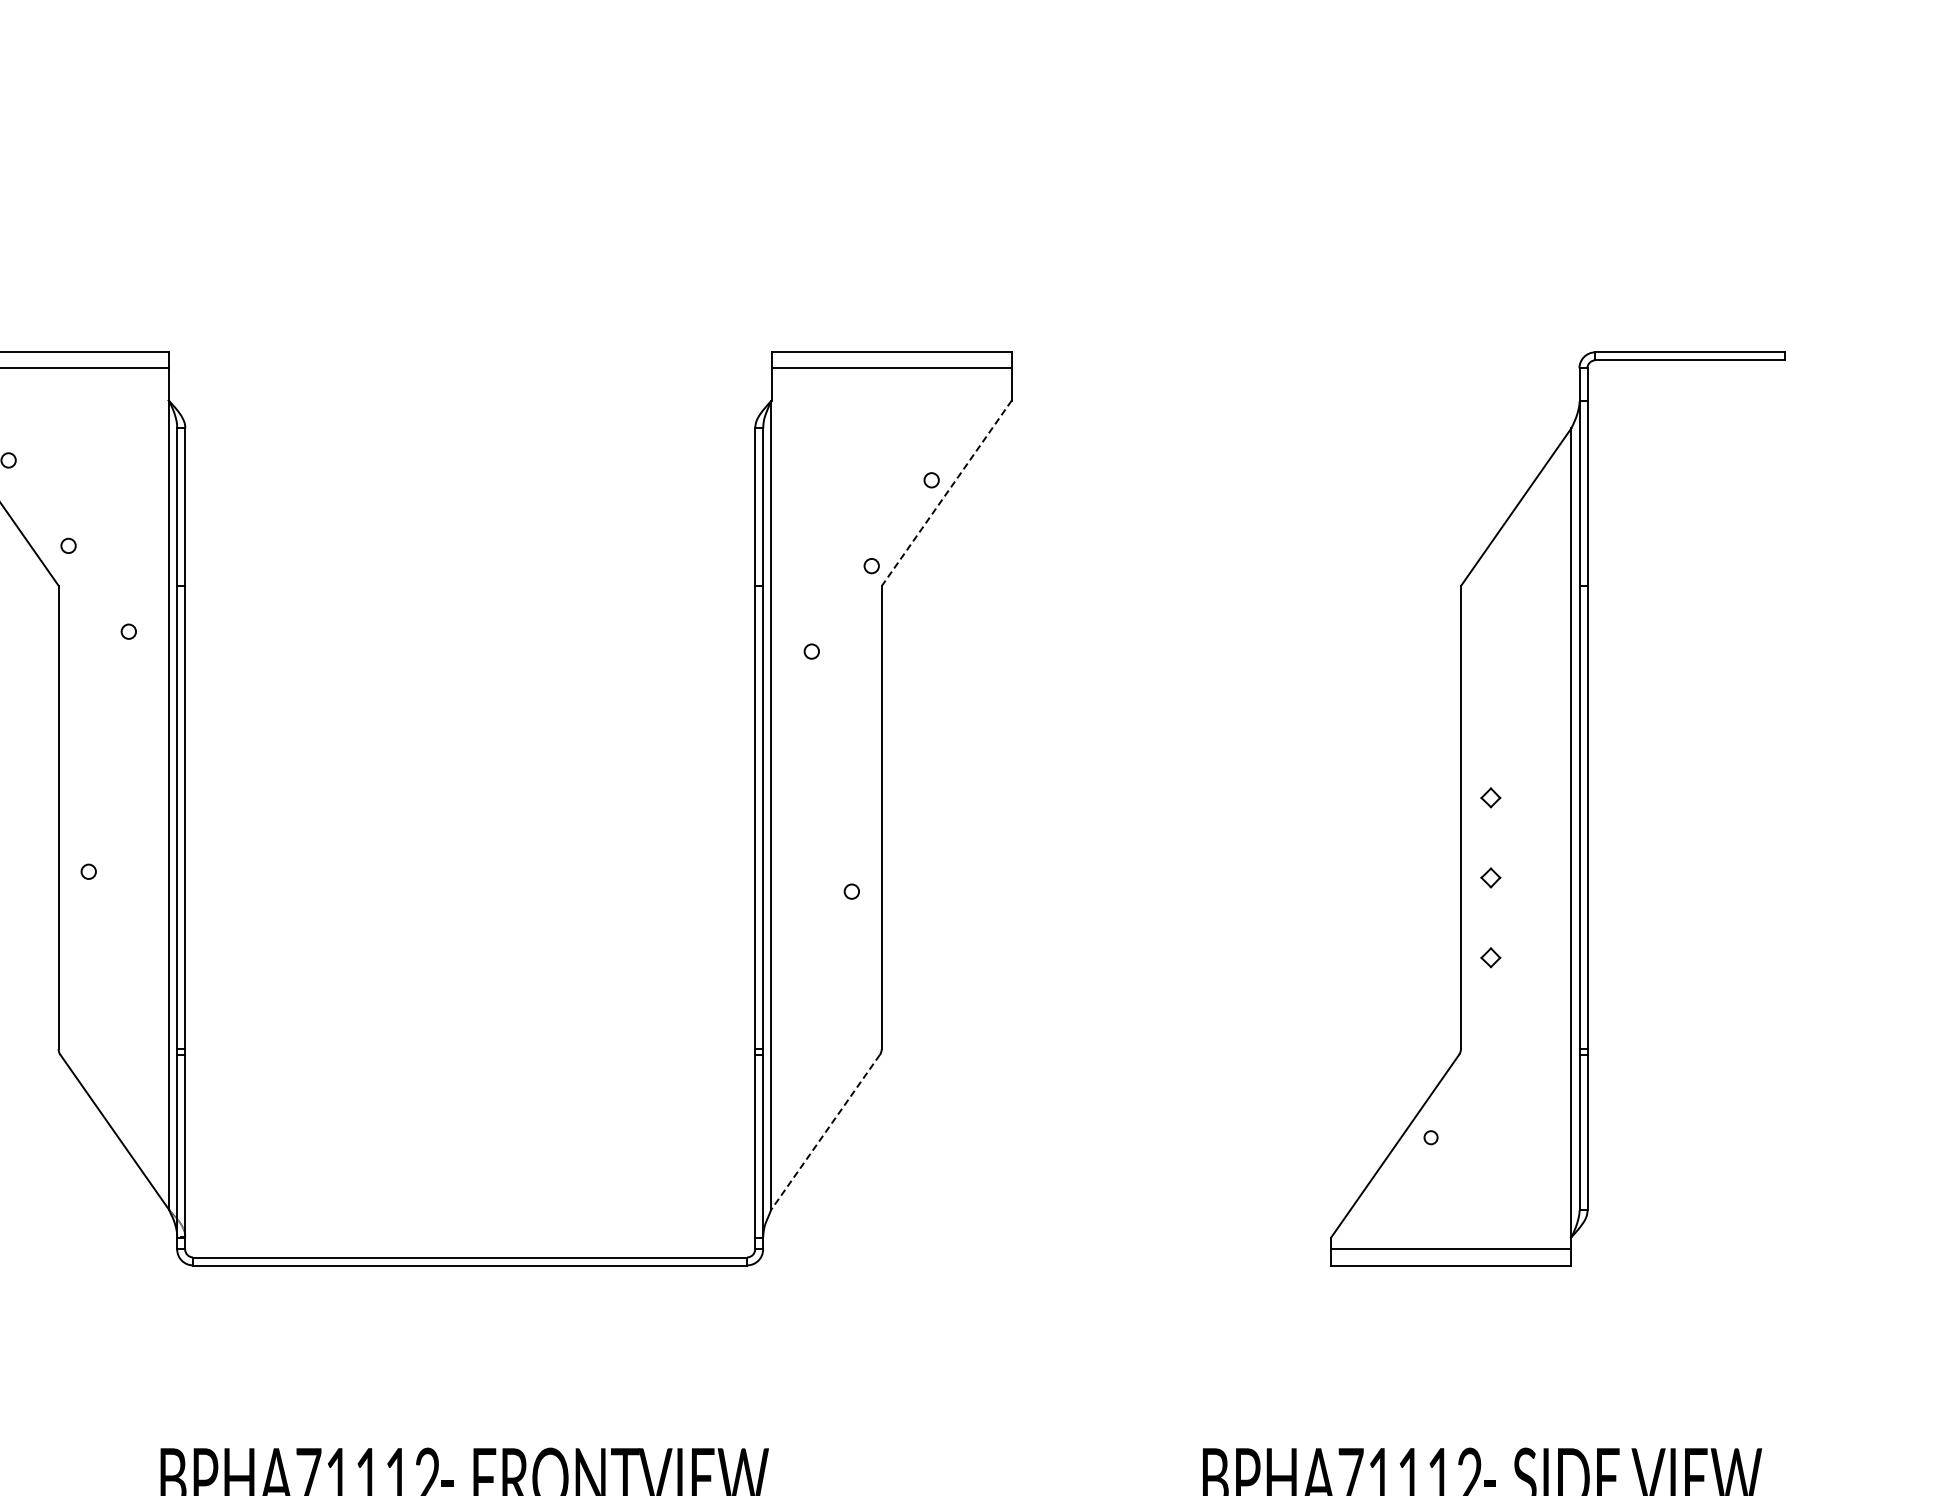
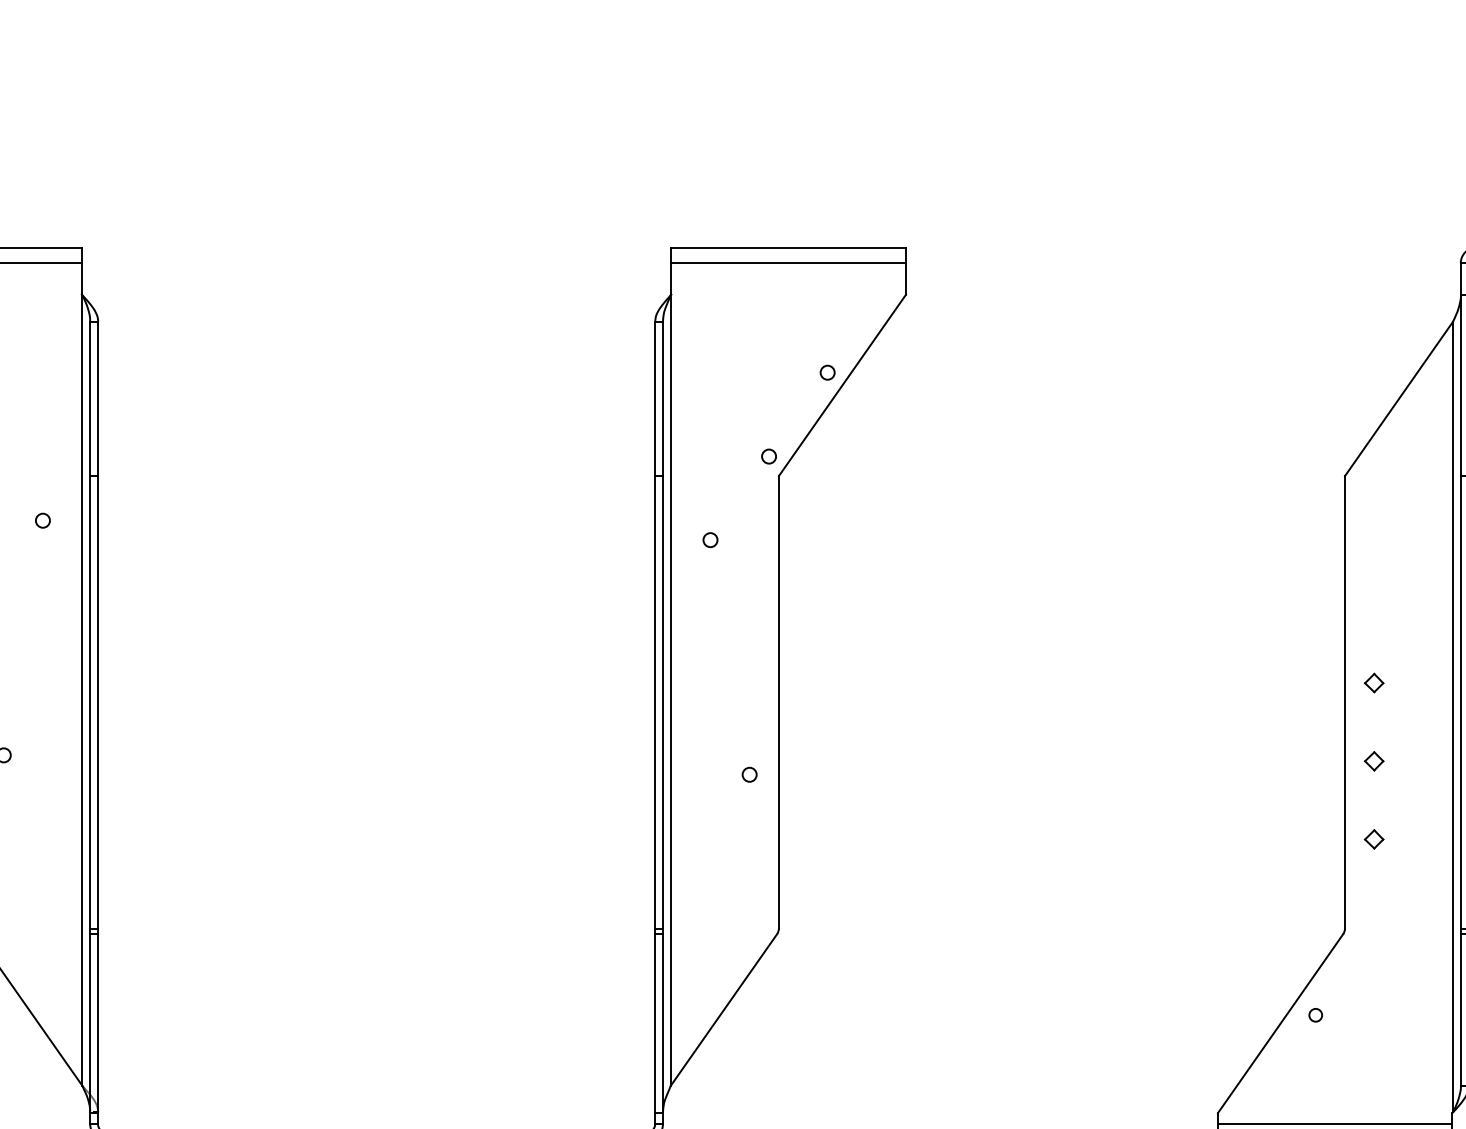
line: (946, 493) -> (842, 385), dashed -> solid
line: (825, 1132) -> (723, 1010), dashed -> solid

